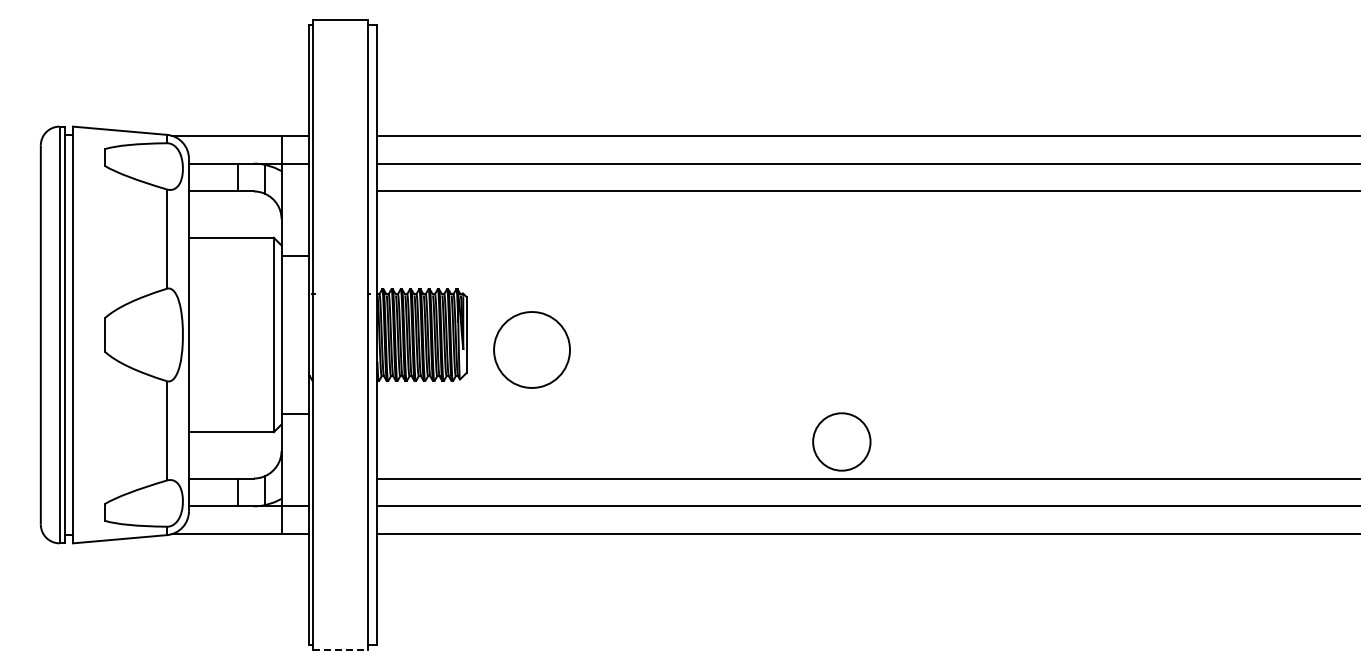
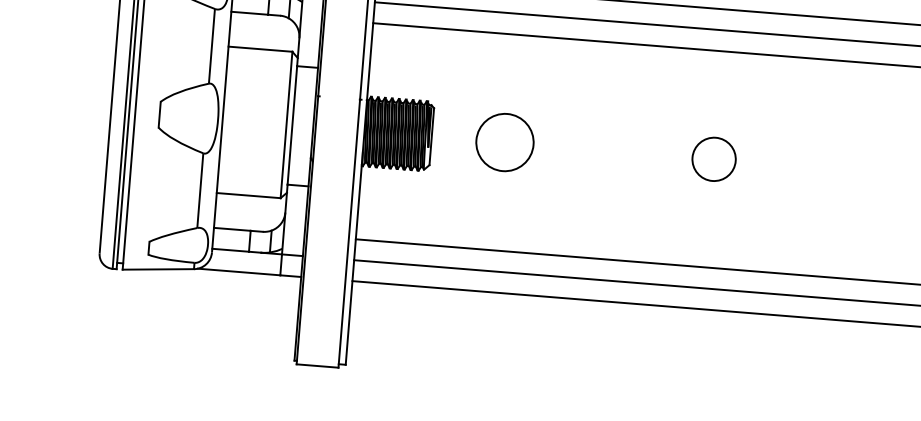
circle: (531, 349) -> (504, 142), moved
circle: (841, 441) -> (713, 158), moved
line: (340, 649) -> (317, 365), dashed -> solid

